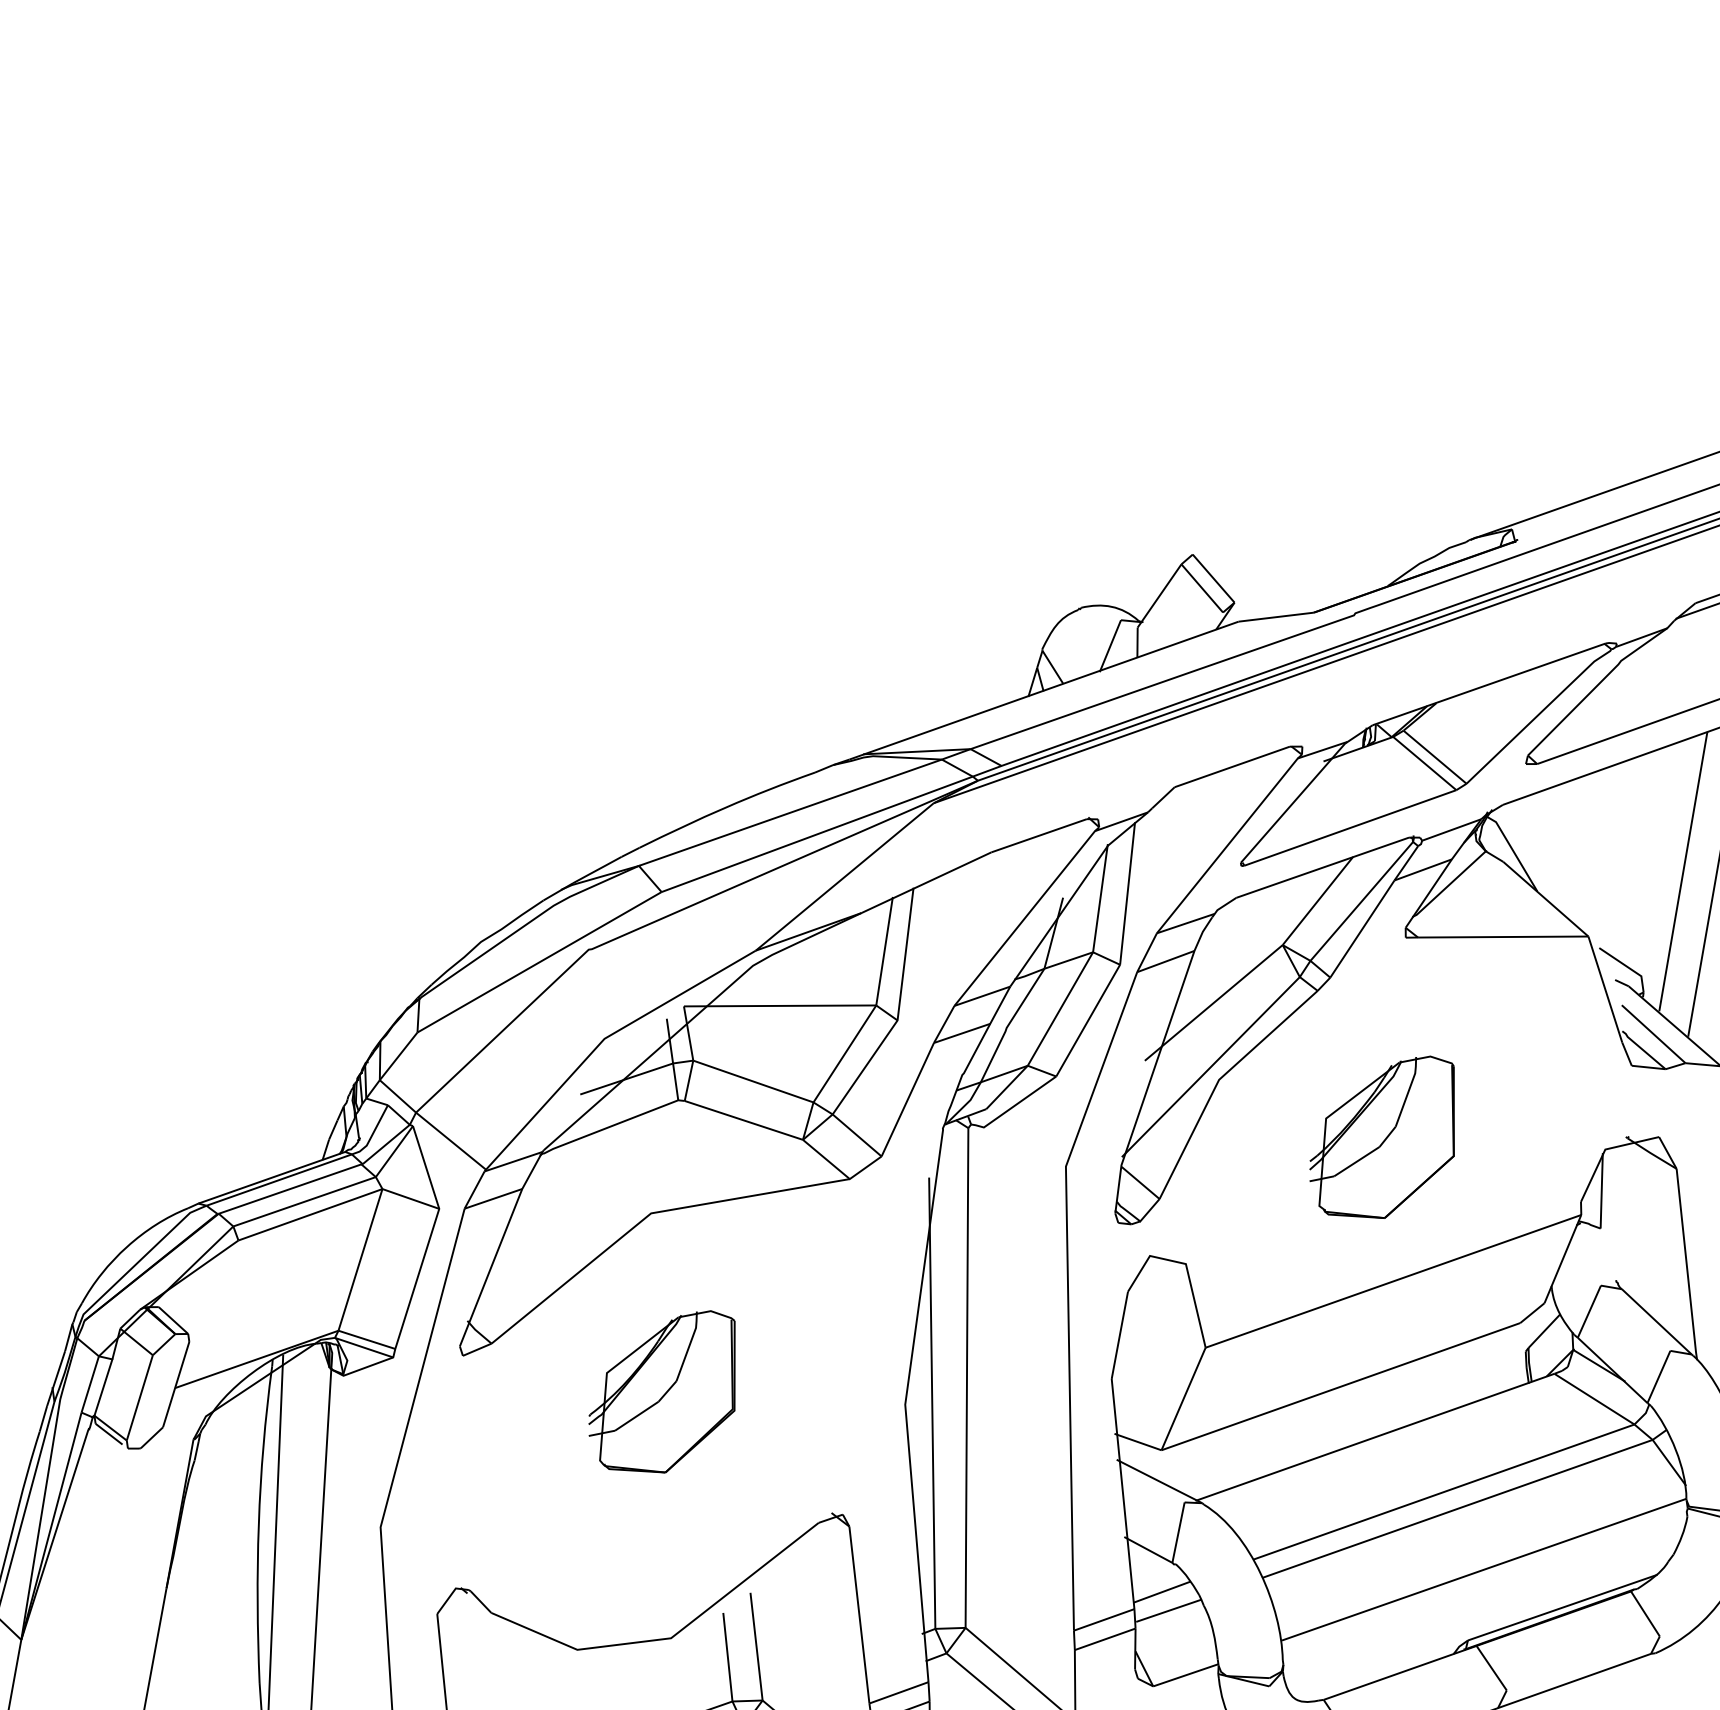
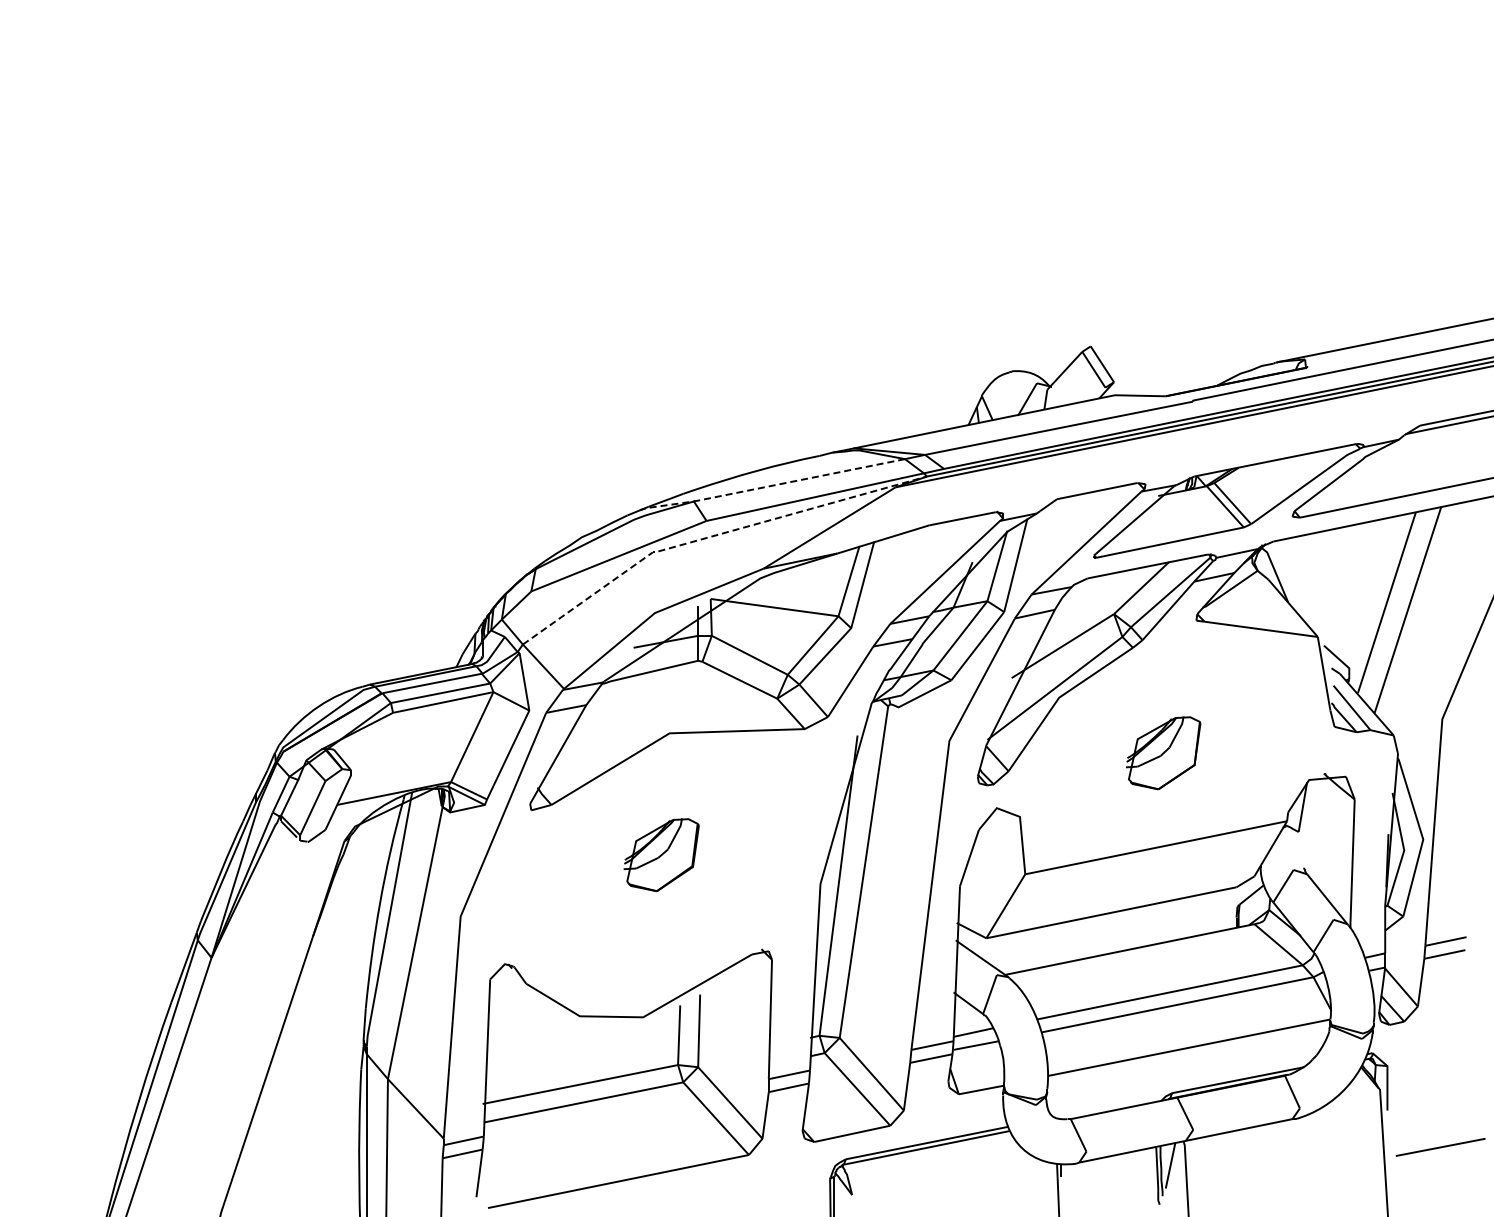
line: (750, 826) -> (771, 485), solid -> dashed
line: (672, 913) -> (711, 536), solid -> dashed
part: (1384, 1139) -> (1163, 752), size x0.7
part: (664, 1393) -> (661, 854), size x0.7

